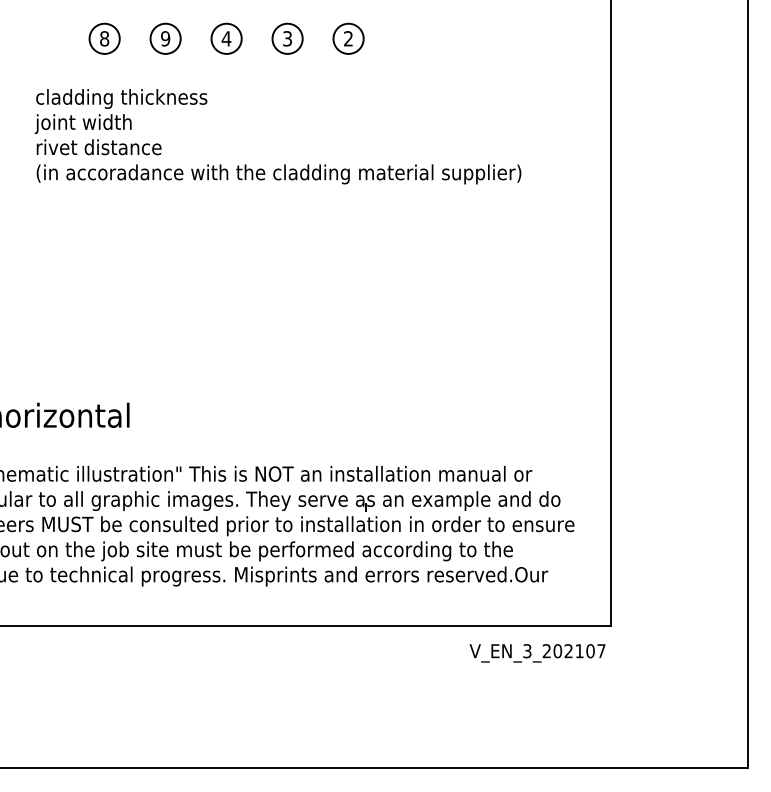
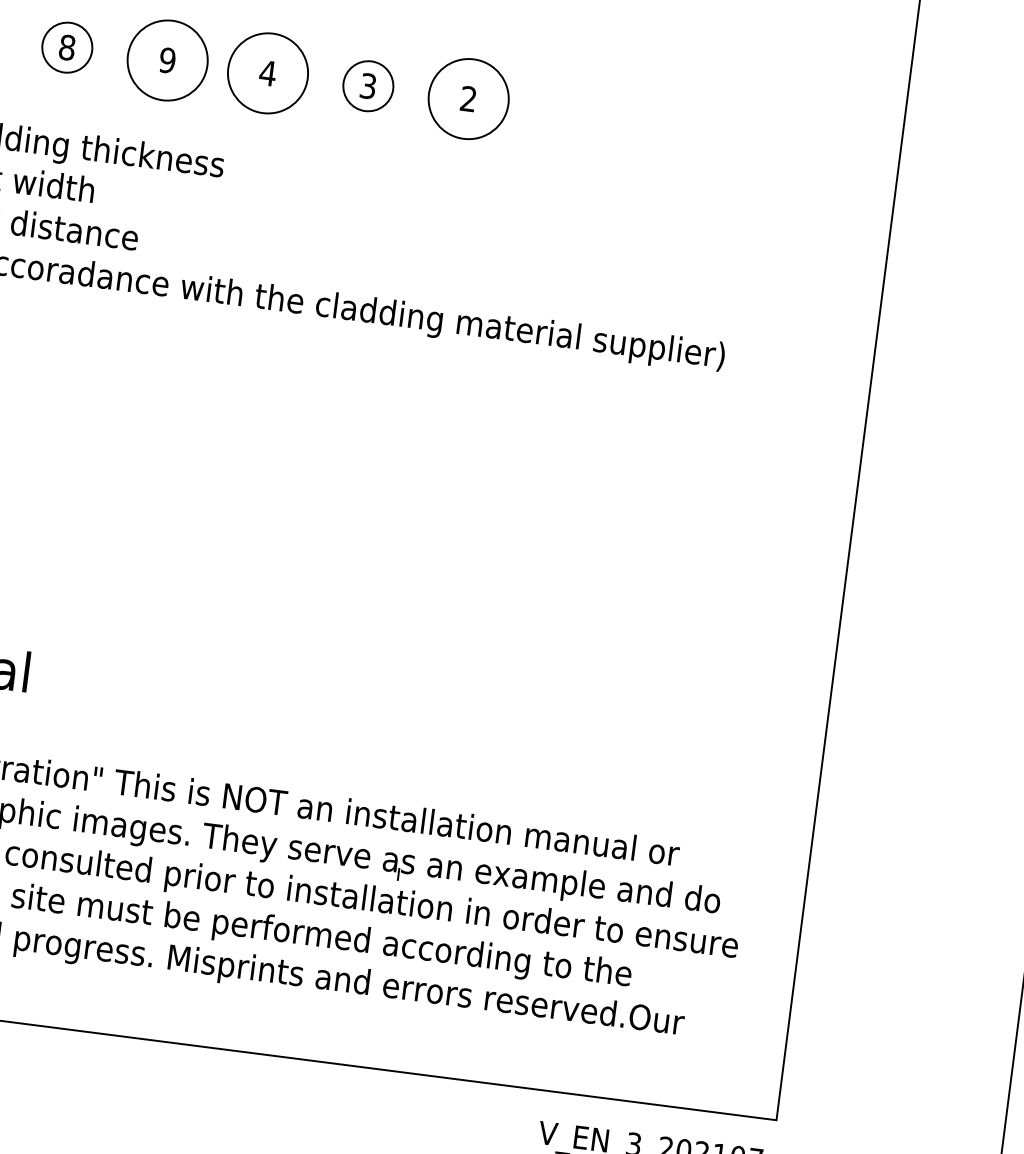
circle: (165, 38) -> (167, 59), size x1.6
circle: (226, 38) -> (267, 72), size x1.6
circle: (348, 38) -> (468, 98), size x1.6

